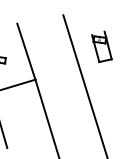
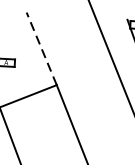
line: (26, 51) -> (41, 48), solid -> dashed

